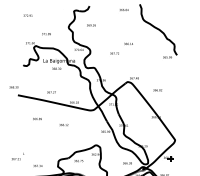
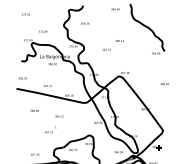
text: (13, 87) -> (22, 78), moved
text: (157, 90) -> (164, 84), moved
text: (17, 156) -> (50, 129), moved

